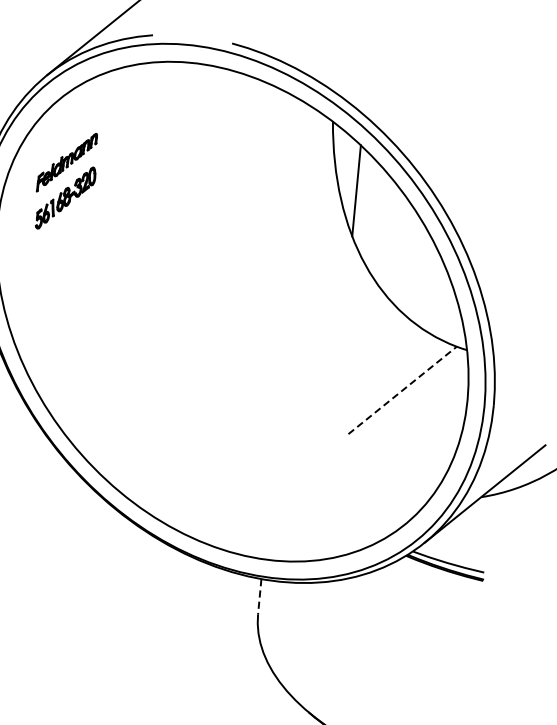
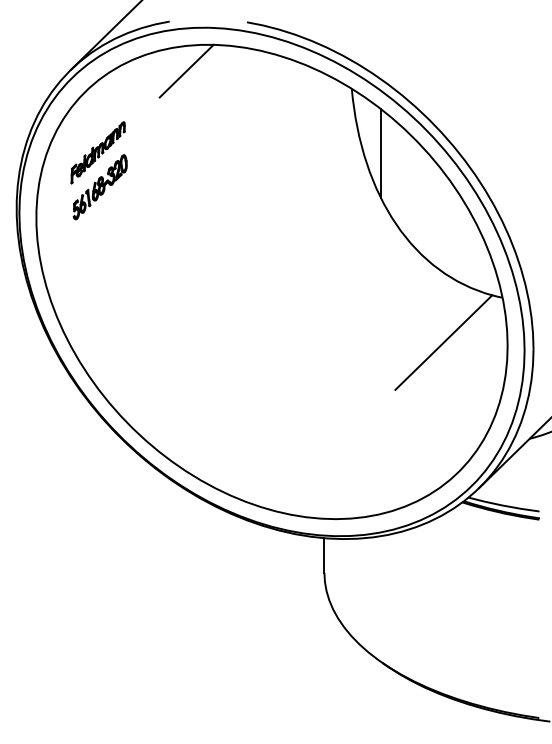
line: (165, 86) -> (186, 70), added
line: (402, 390) -> (443, 342), dashed -> solid
line: (259, 597) -> (324, 556), dashed -> solid

